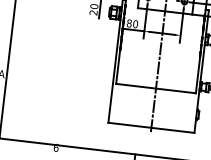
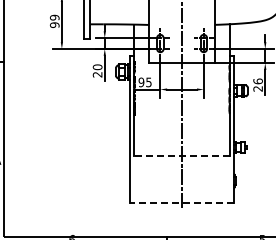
text: (131, 23) -> (144, 82), 80 -> 95
line: (156, 88) -> (182, 155), solid -> dashed
line: (151, 127) -> (182, 202), solid -> dashed

